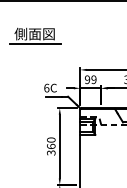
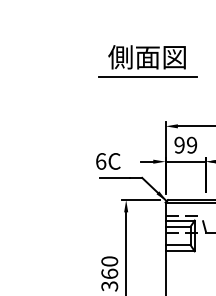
part: (35, 35) -> (148, 59), moved

